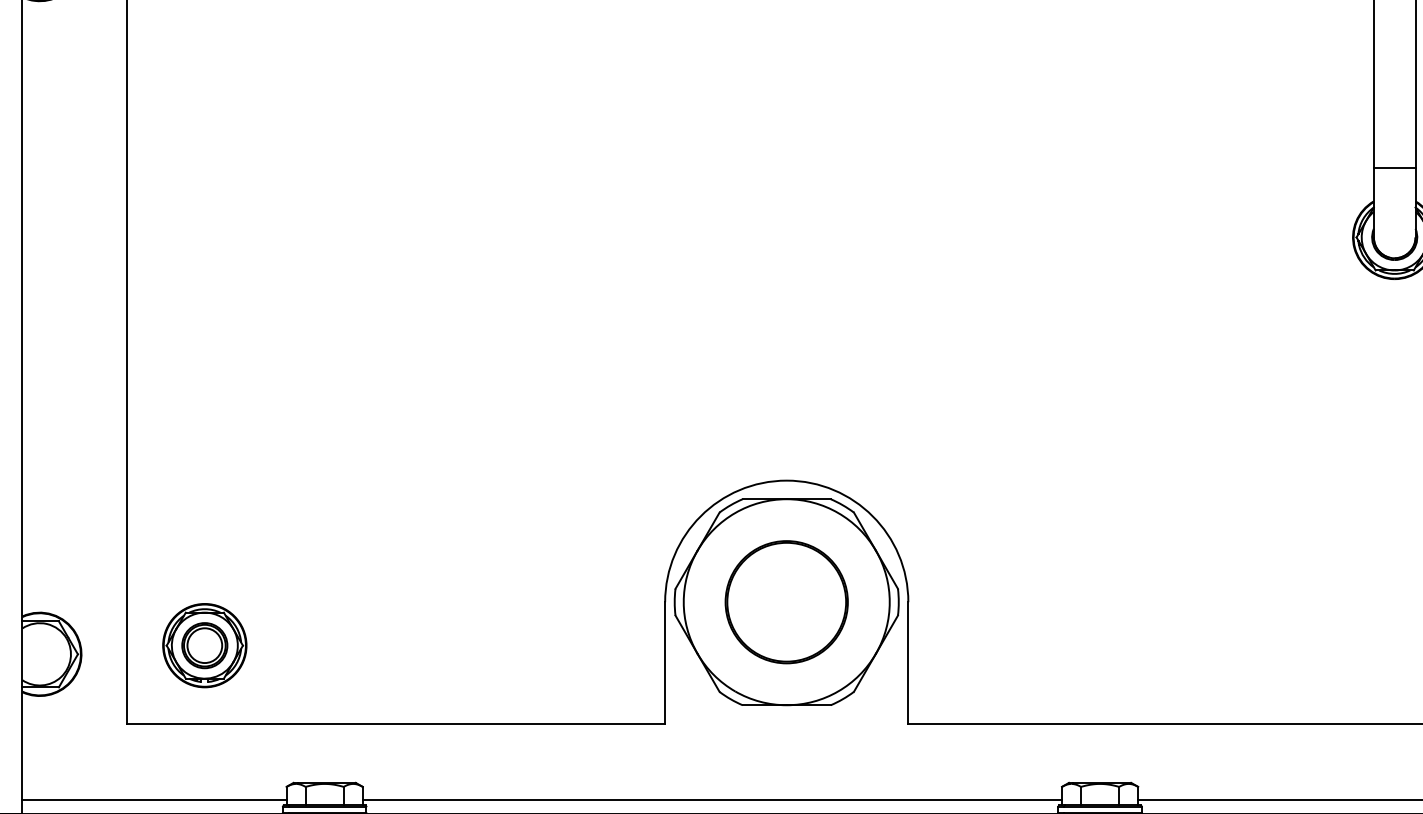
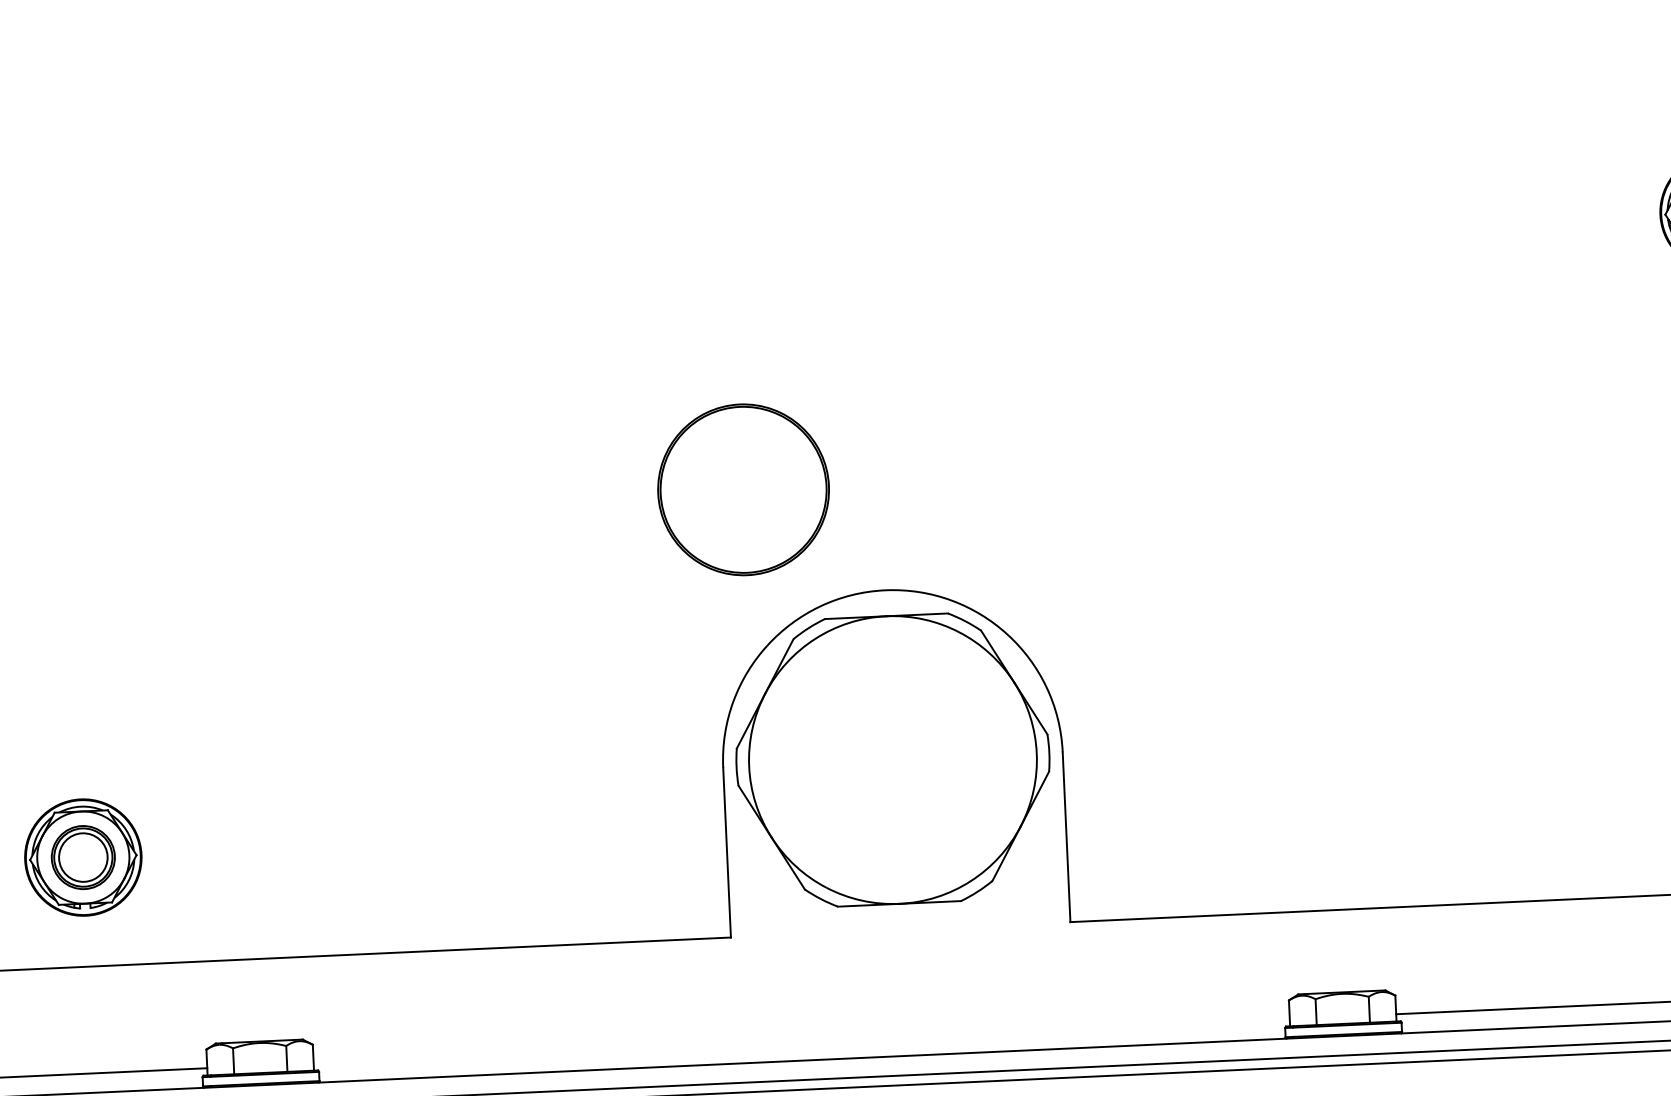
part: (786, 602) -> (743, 490), moved
line: (712, 800) -> (801, 1041), removed

